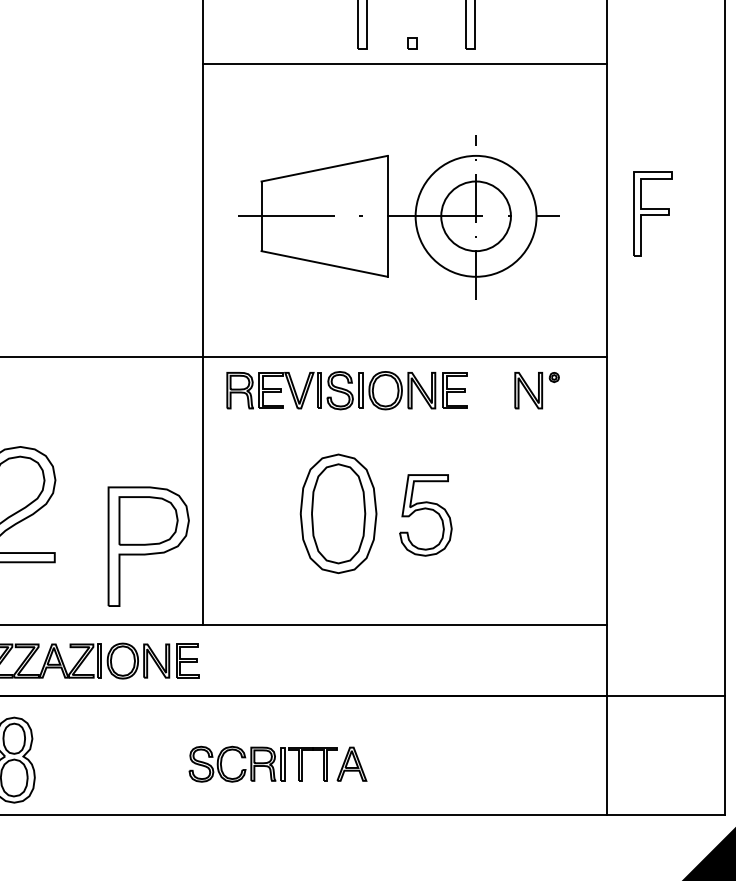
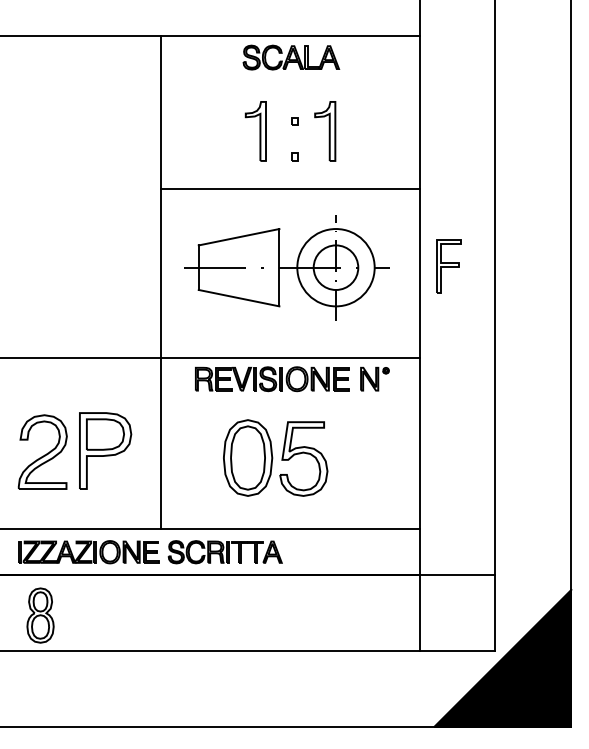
line: (404, 64) -> (290, 189), moved
part: (347, 391) -> (272, 379), moved
part: (425, 514) -> (303, 458), size x1.43
part: (148, 545) -> (105, 450), moved
part: (276, 764) -> (224, 552), moved

